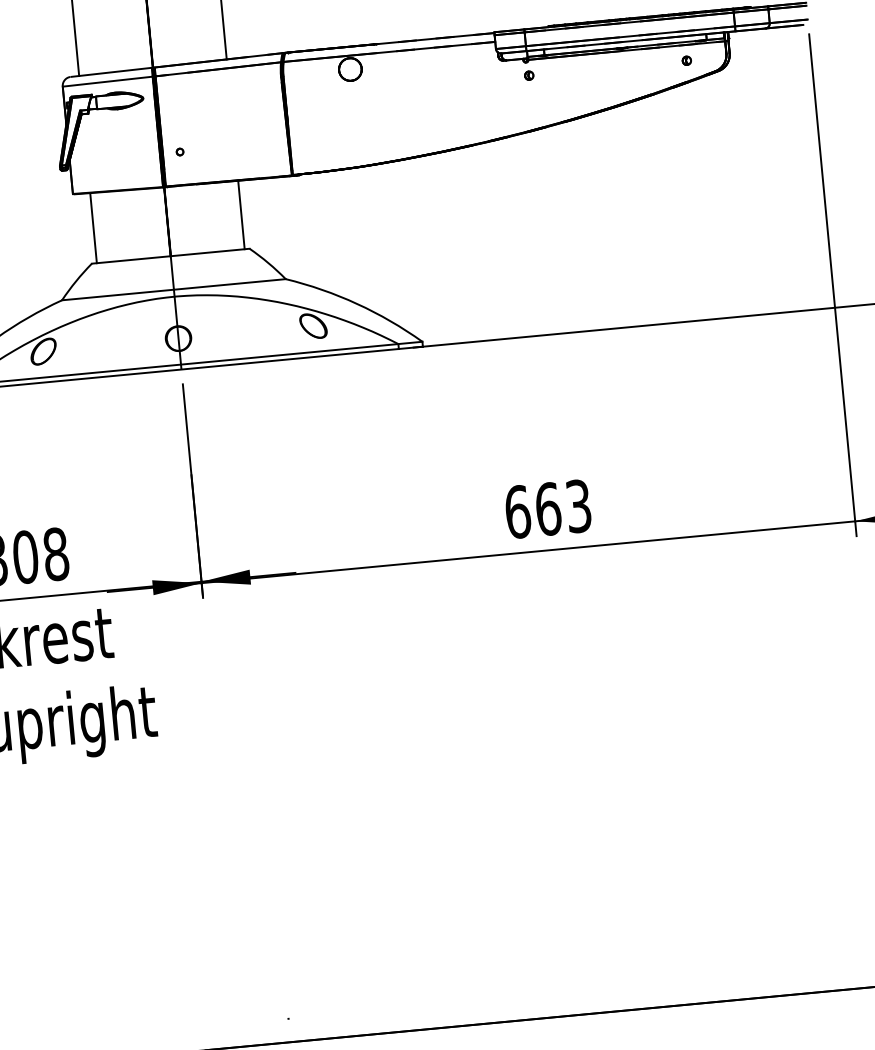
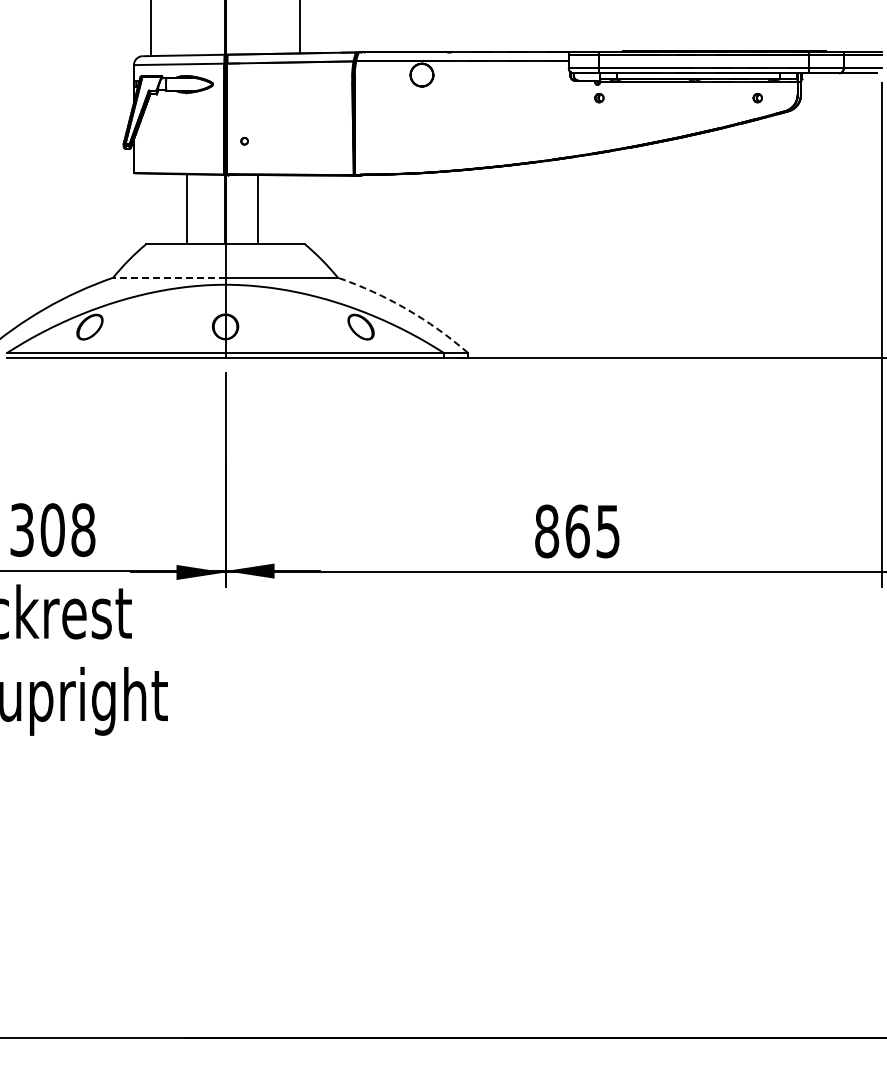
line: (241, 214) -> (257, 209), moved
line: (93, 227) -> (187, 208), moved
line: (117, 294) -> (168, 277), solid -> dashed
arc: (357, 304) -> (406, 309), solid -> dashed
text: (548, 509) -> (577, 531), 663 -> 865

